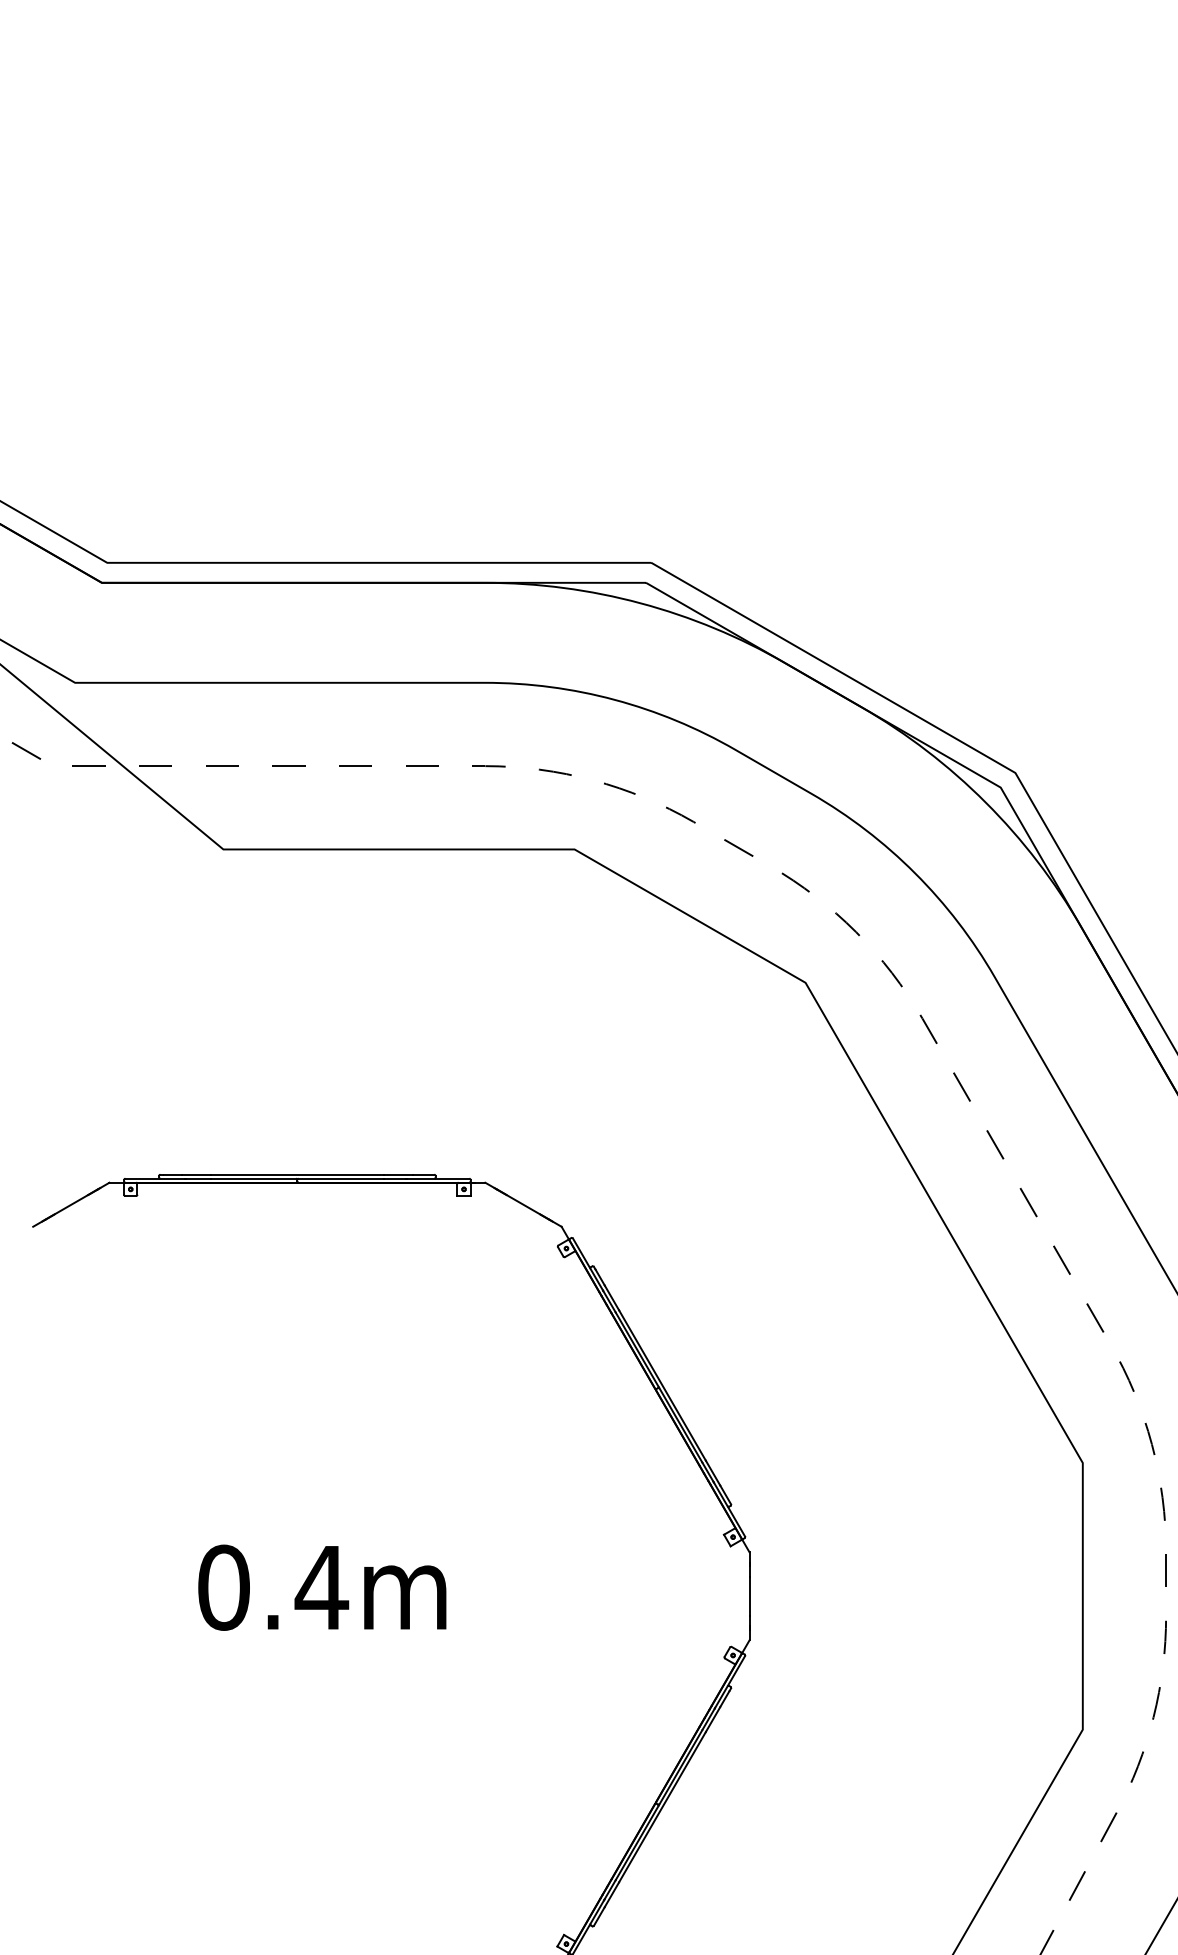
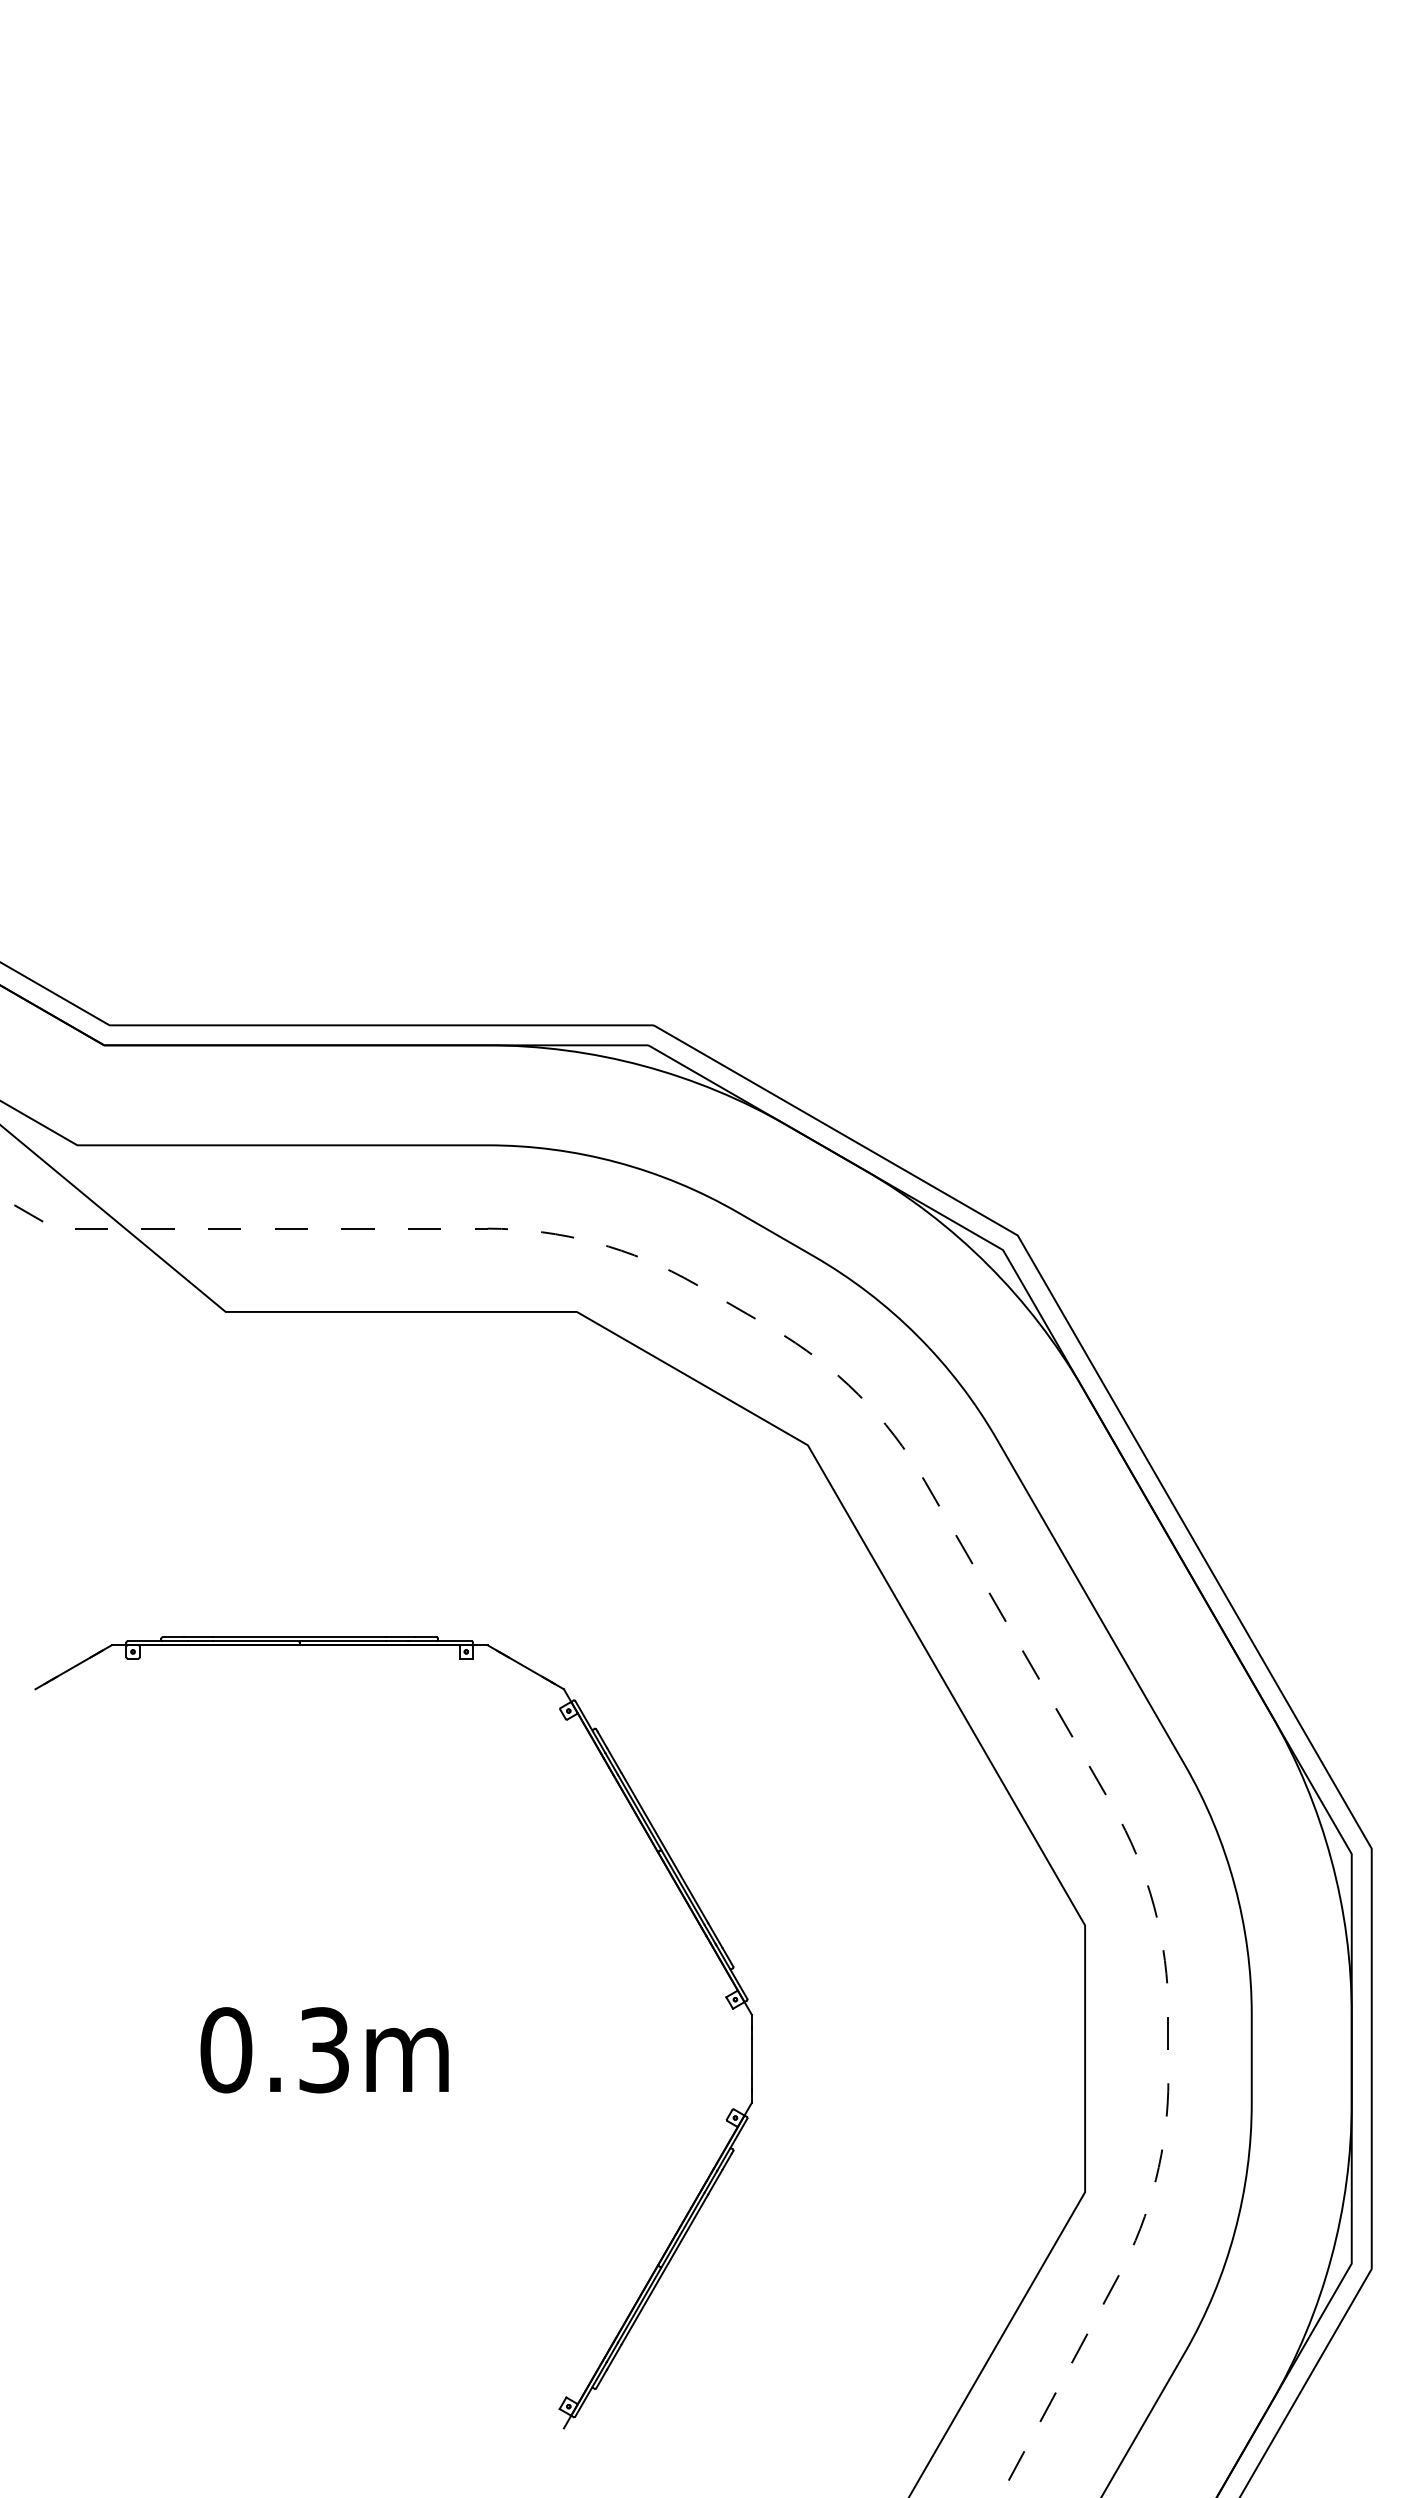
text: (321, 1588) -> (323, 2050), 0.4m -> 0.3m

